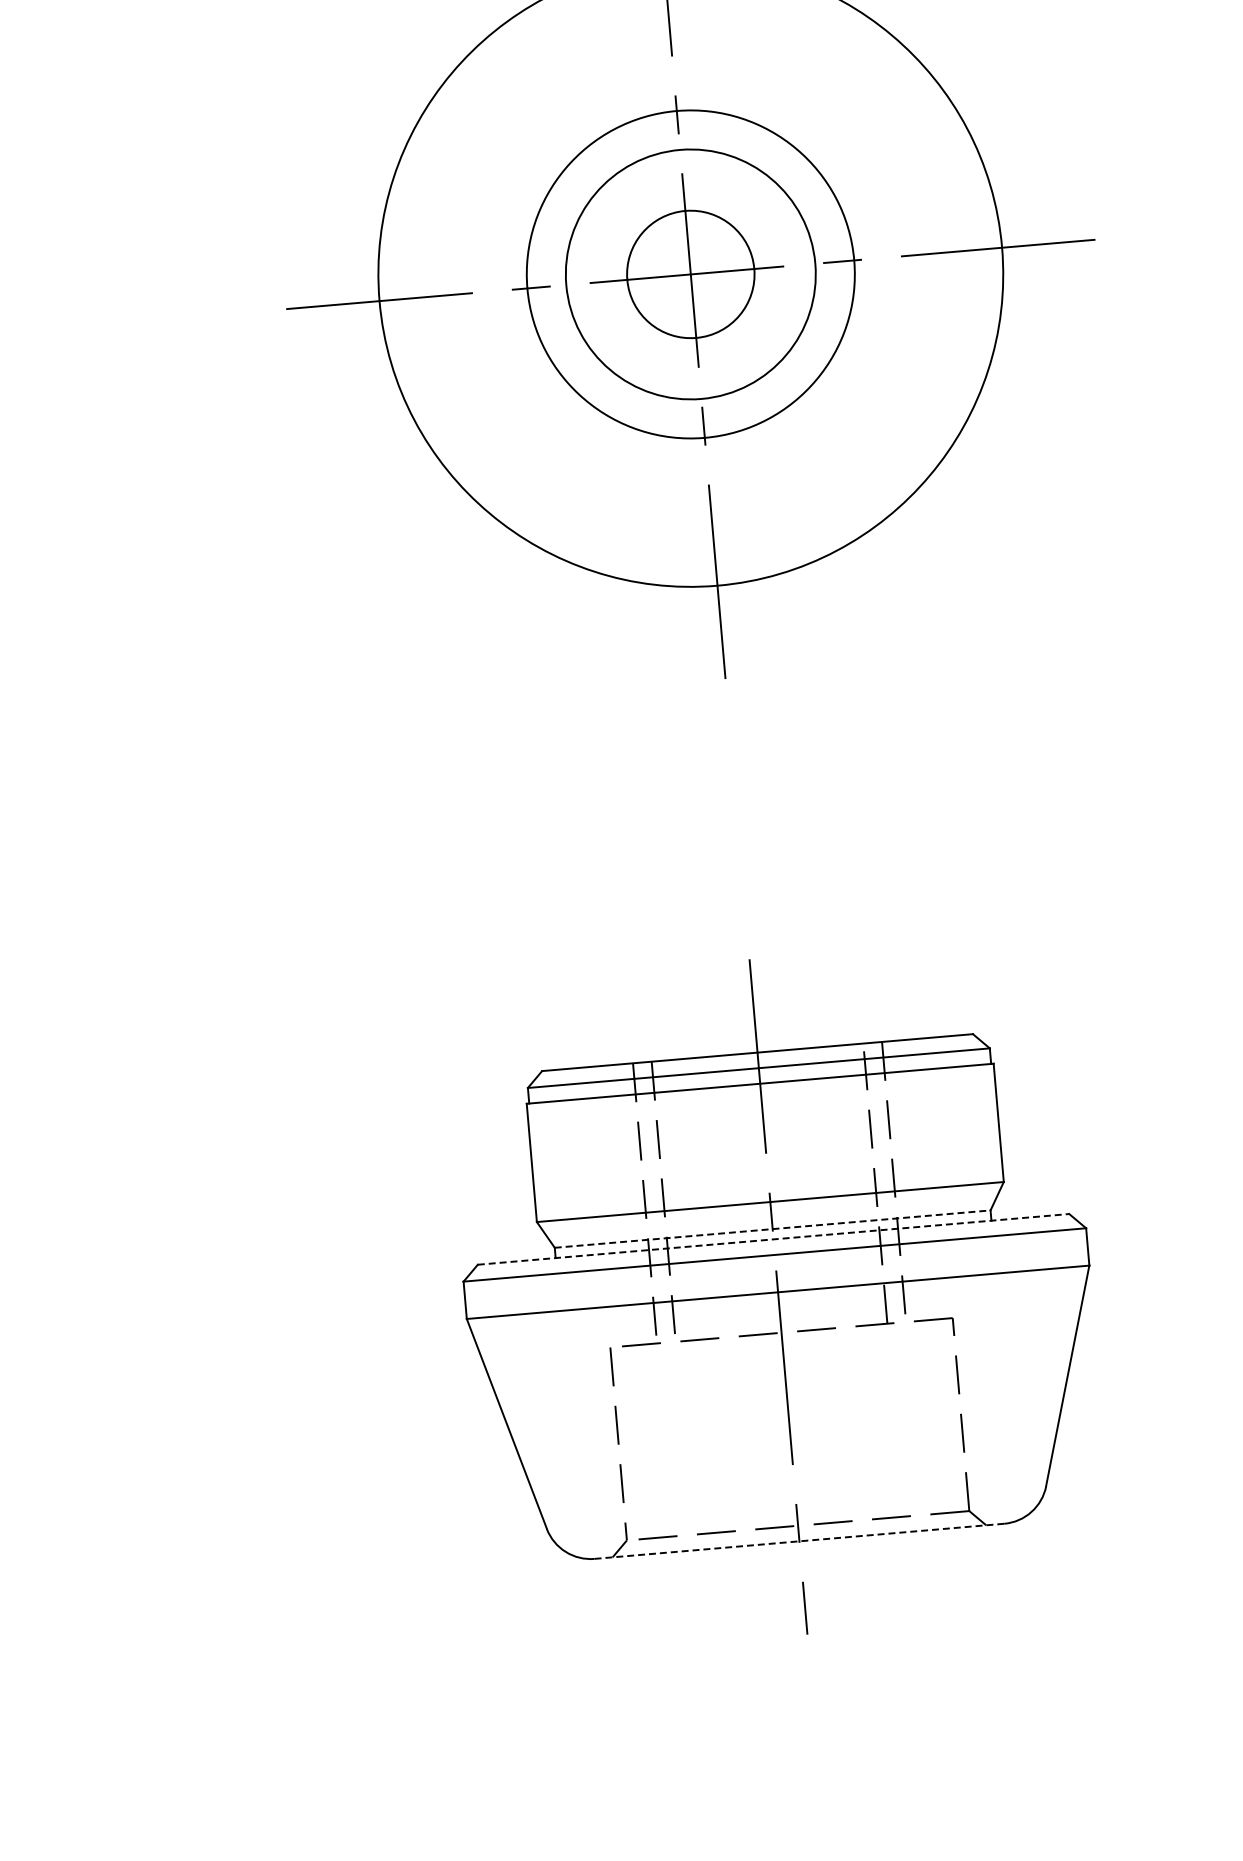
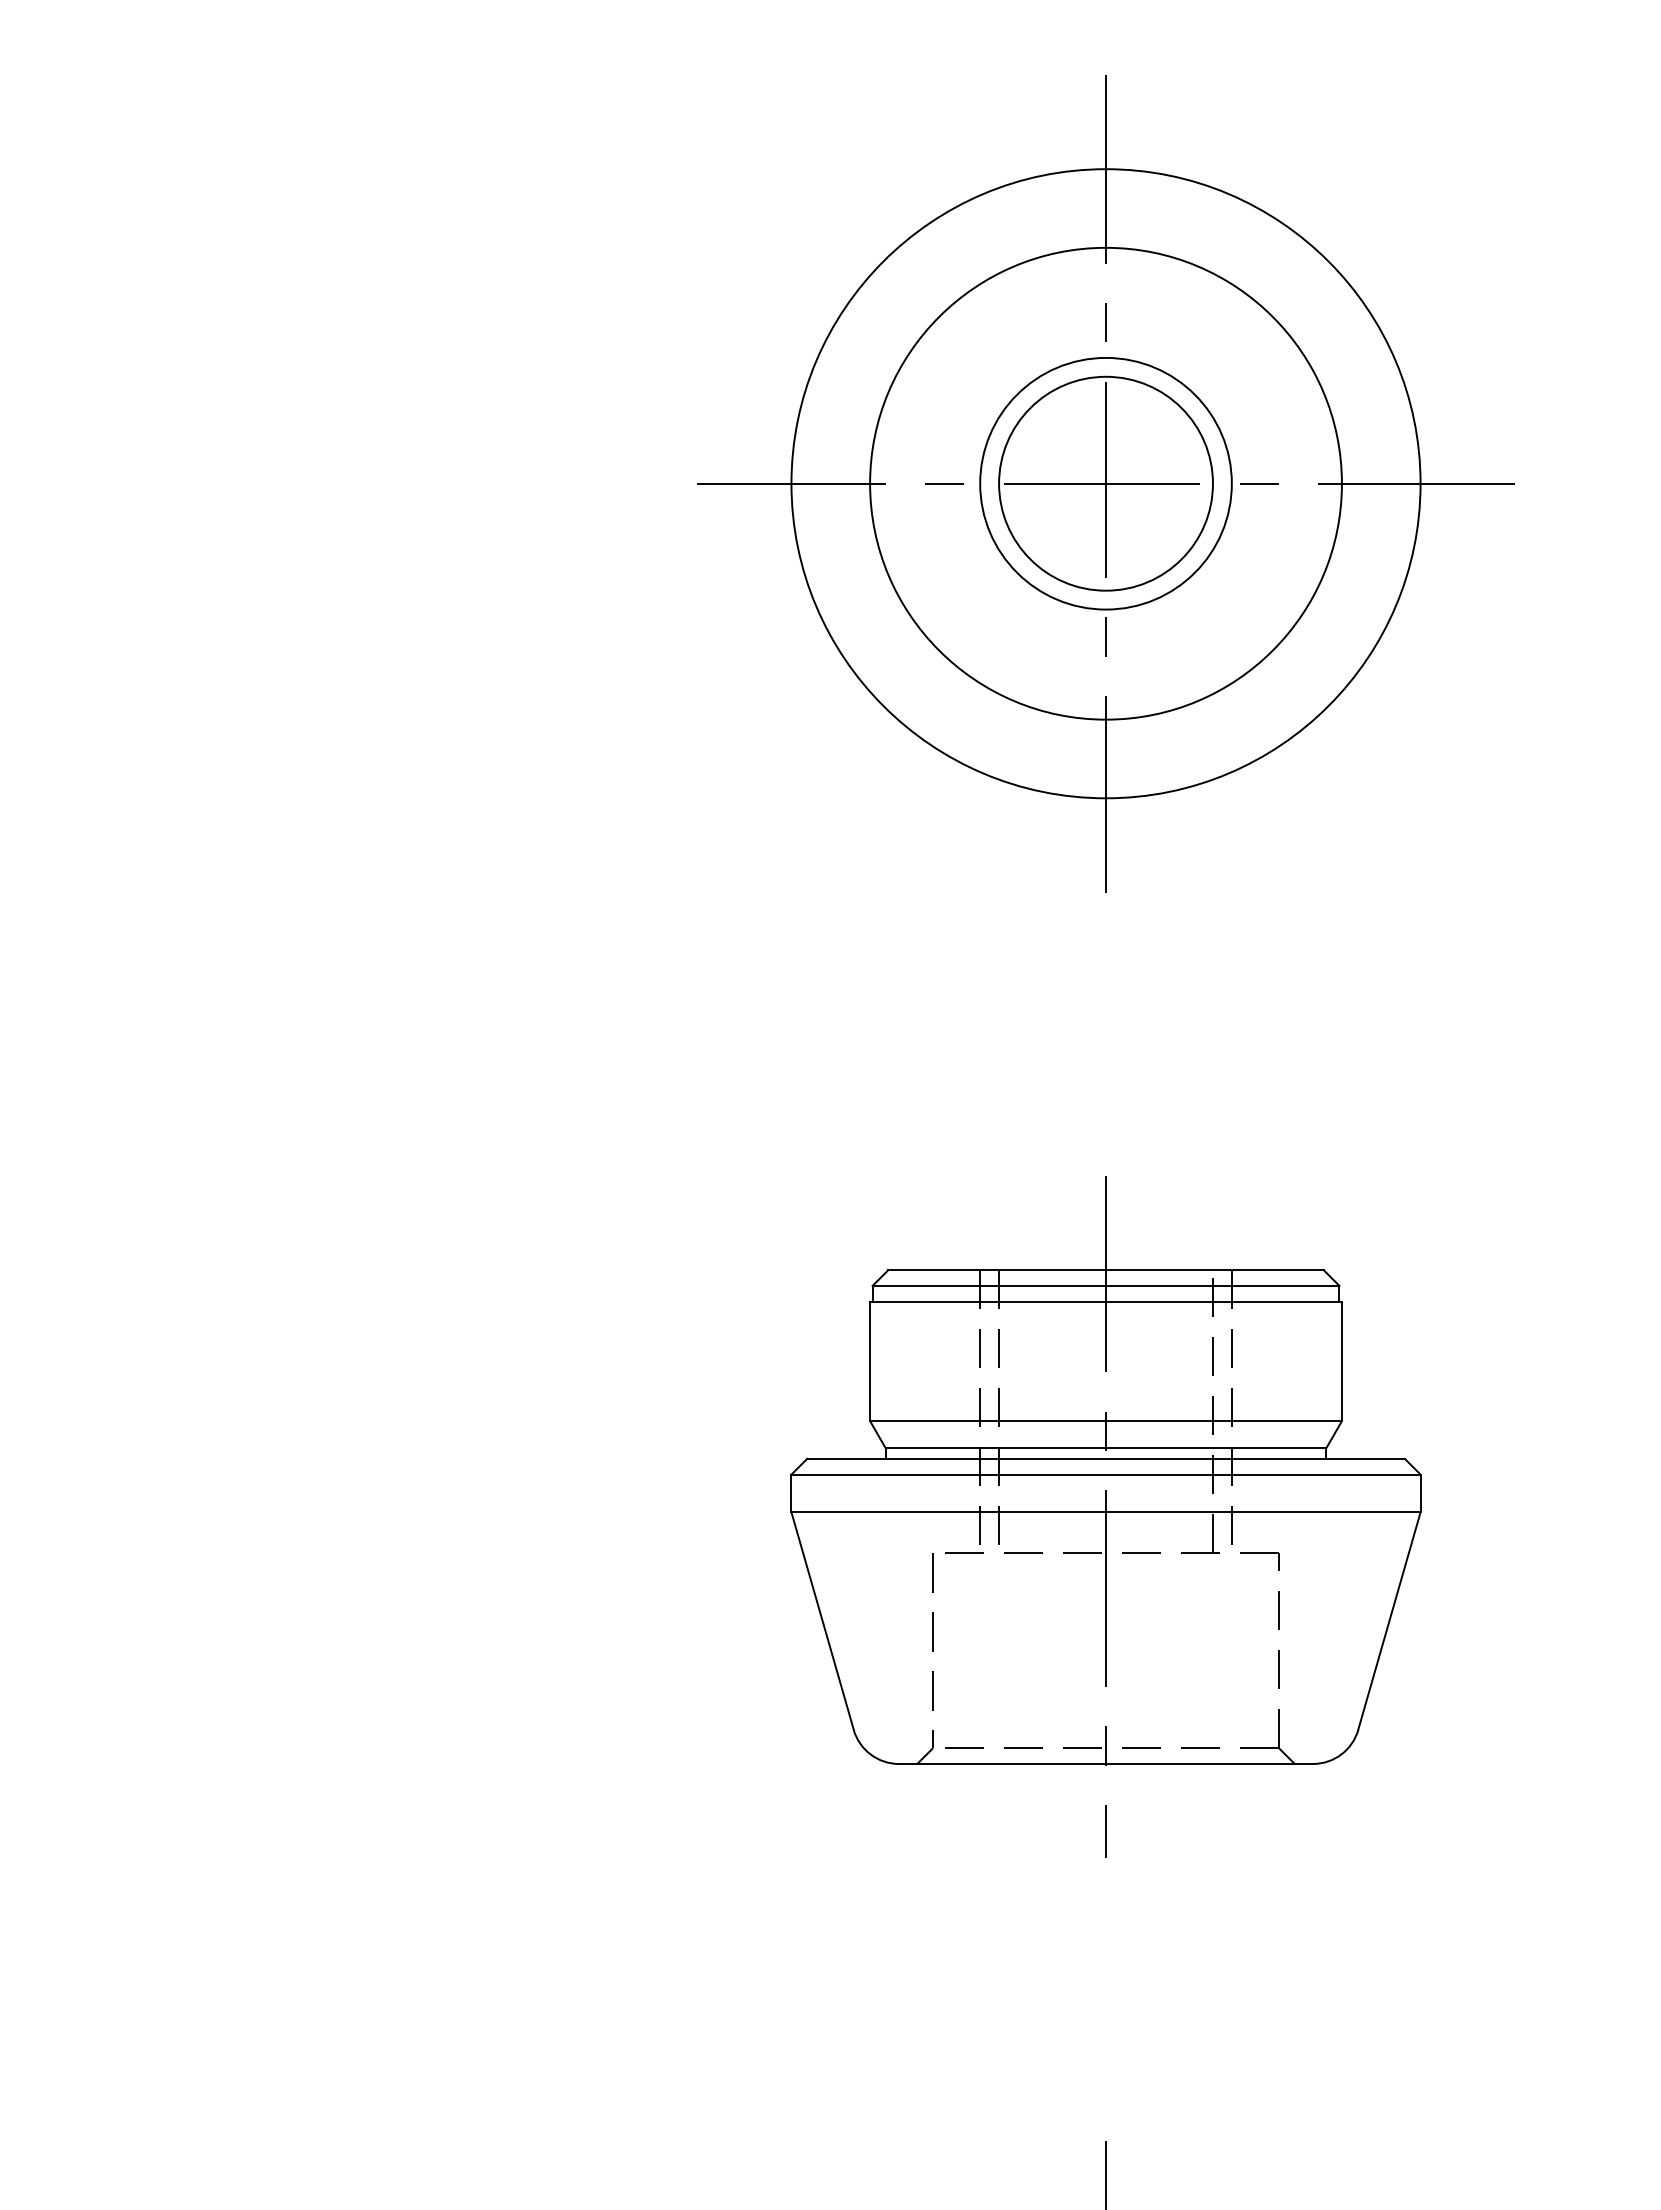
circle: (690, 274) -> (1105, 483), size x1.43
circle: (690, 274) -> (1105, 483), size x1.67
line: (773, 1229) -> (1106, 1448), dashed -> solid
line: (773, 1238) -> (1106, 1458), dashed -> solid
line: (799, 1540) -> (1106, 1763), dashed -> solid

